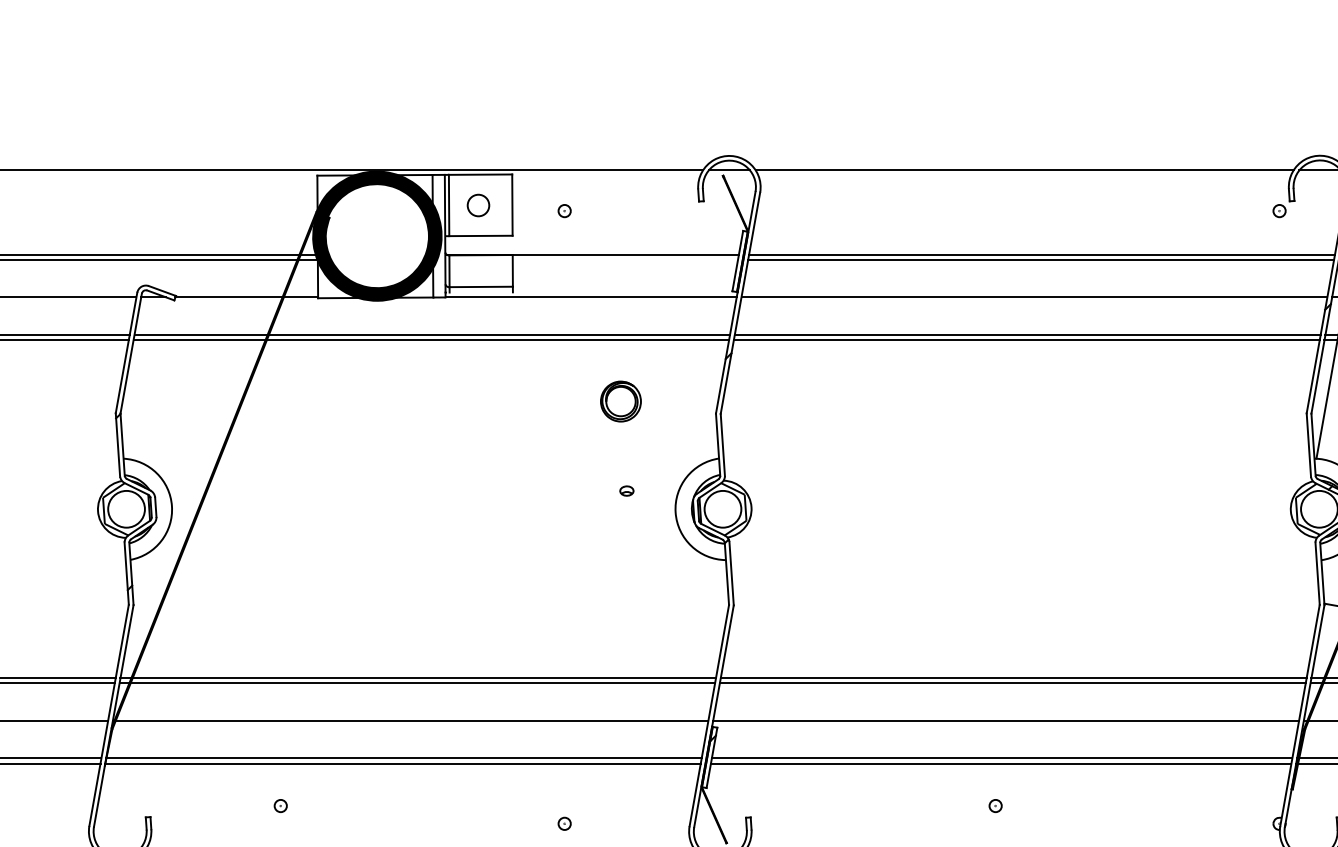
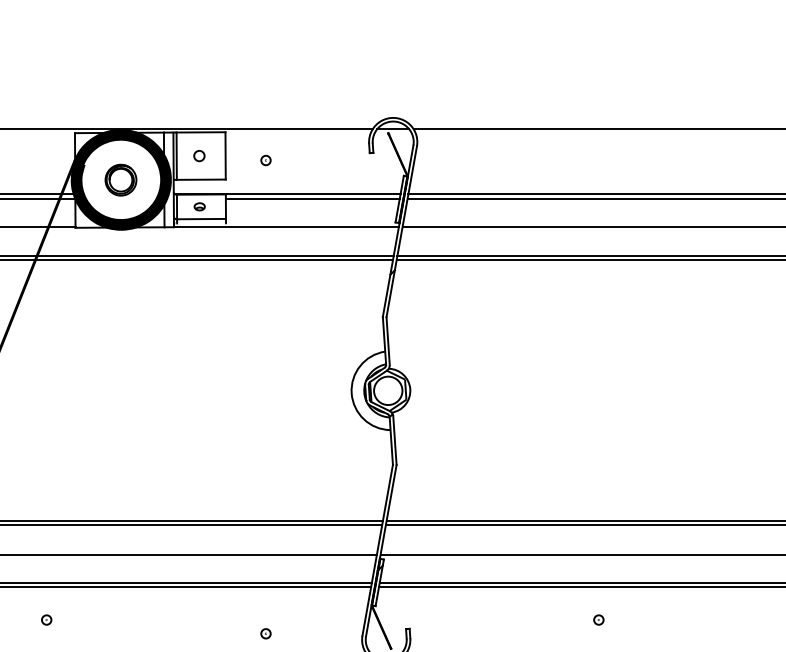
circle: (478, 204) -> (199, 155), size x0.62
line: (624, 260) -> (312, 198), added
part: (620, 401) -> (120, 180), moved
part: (626, 490) -> (199, 206), moved

